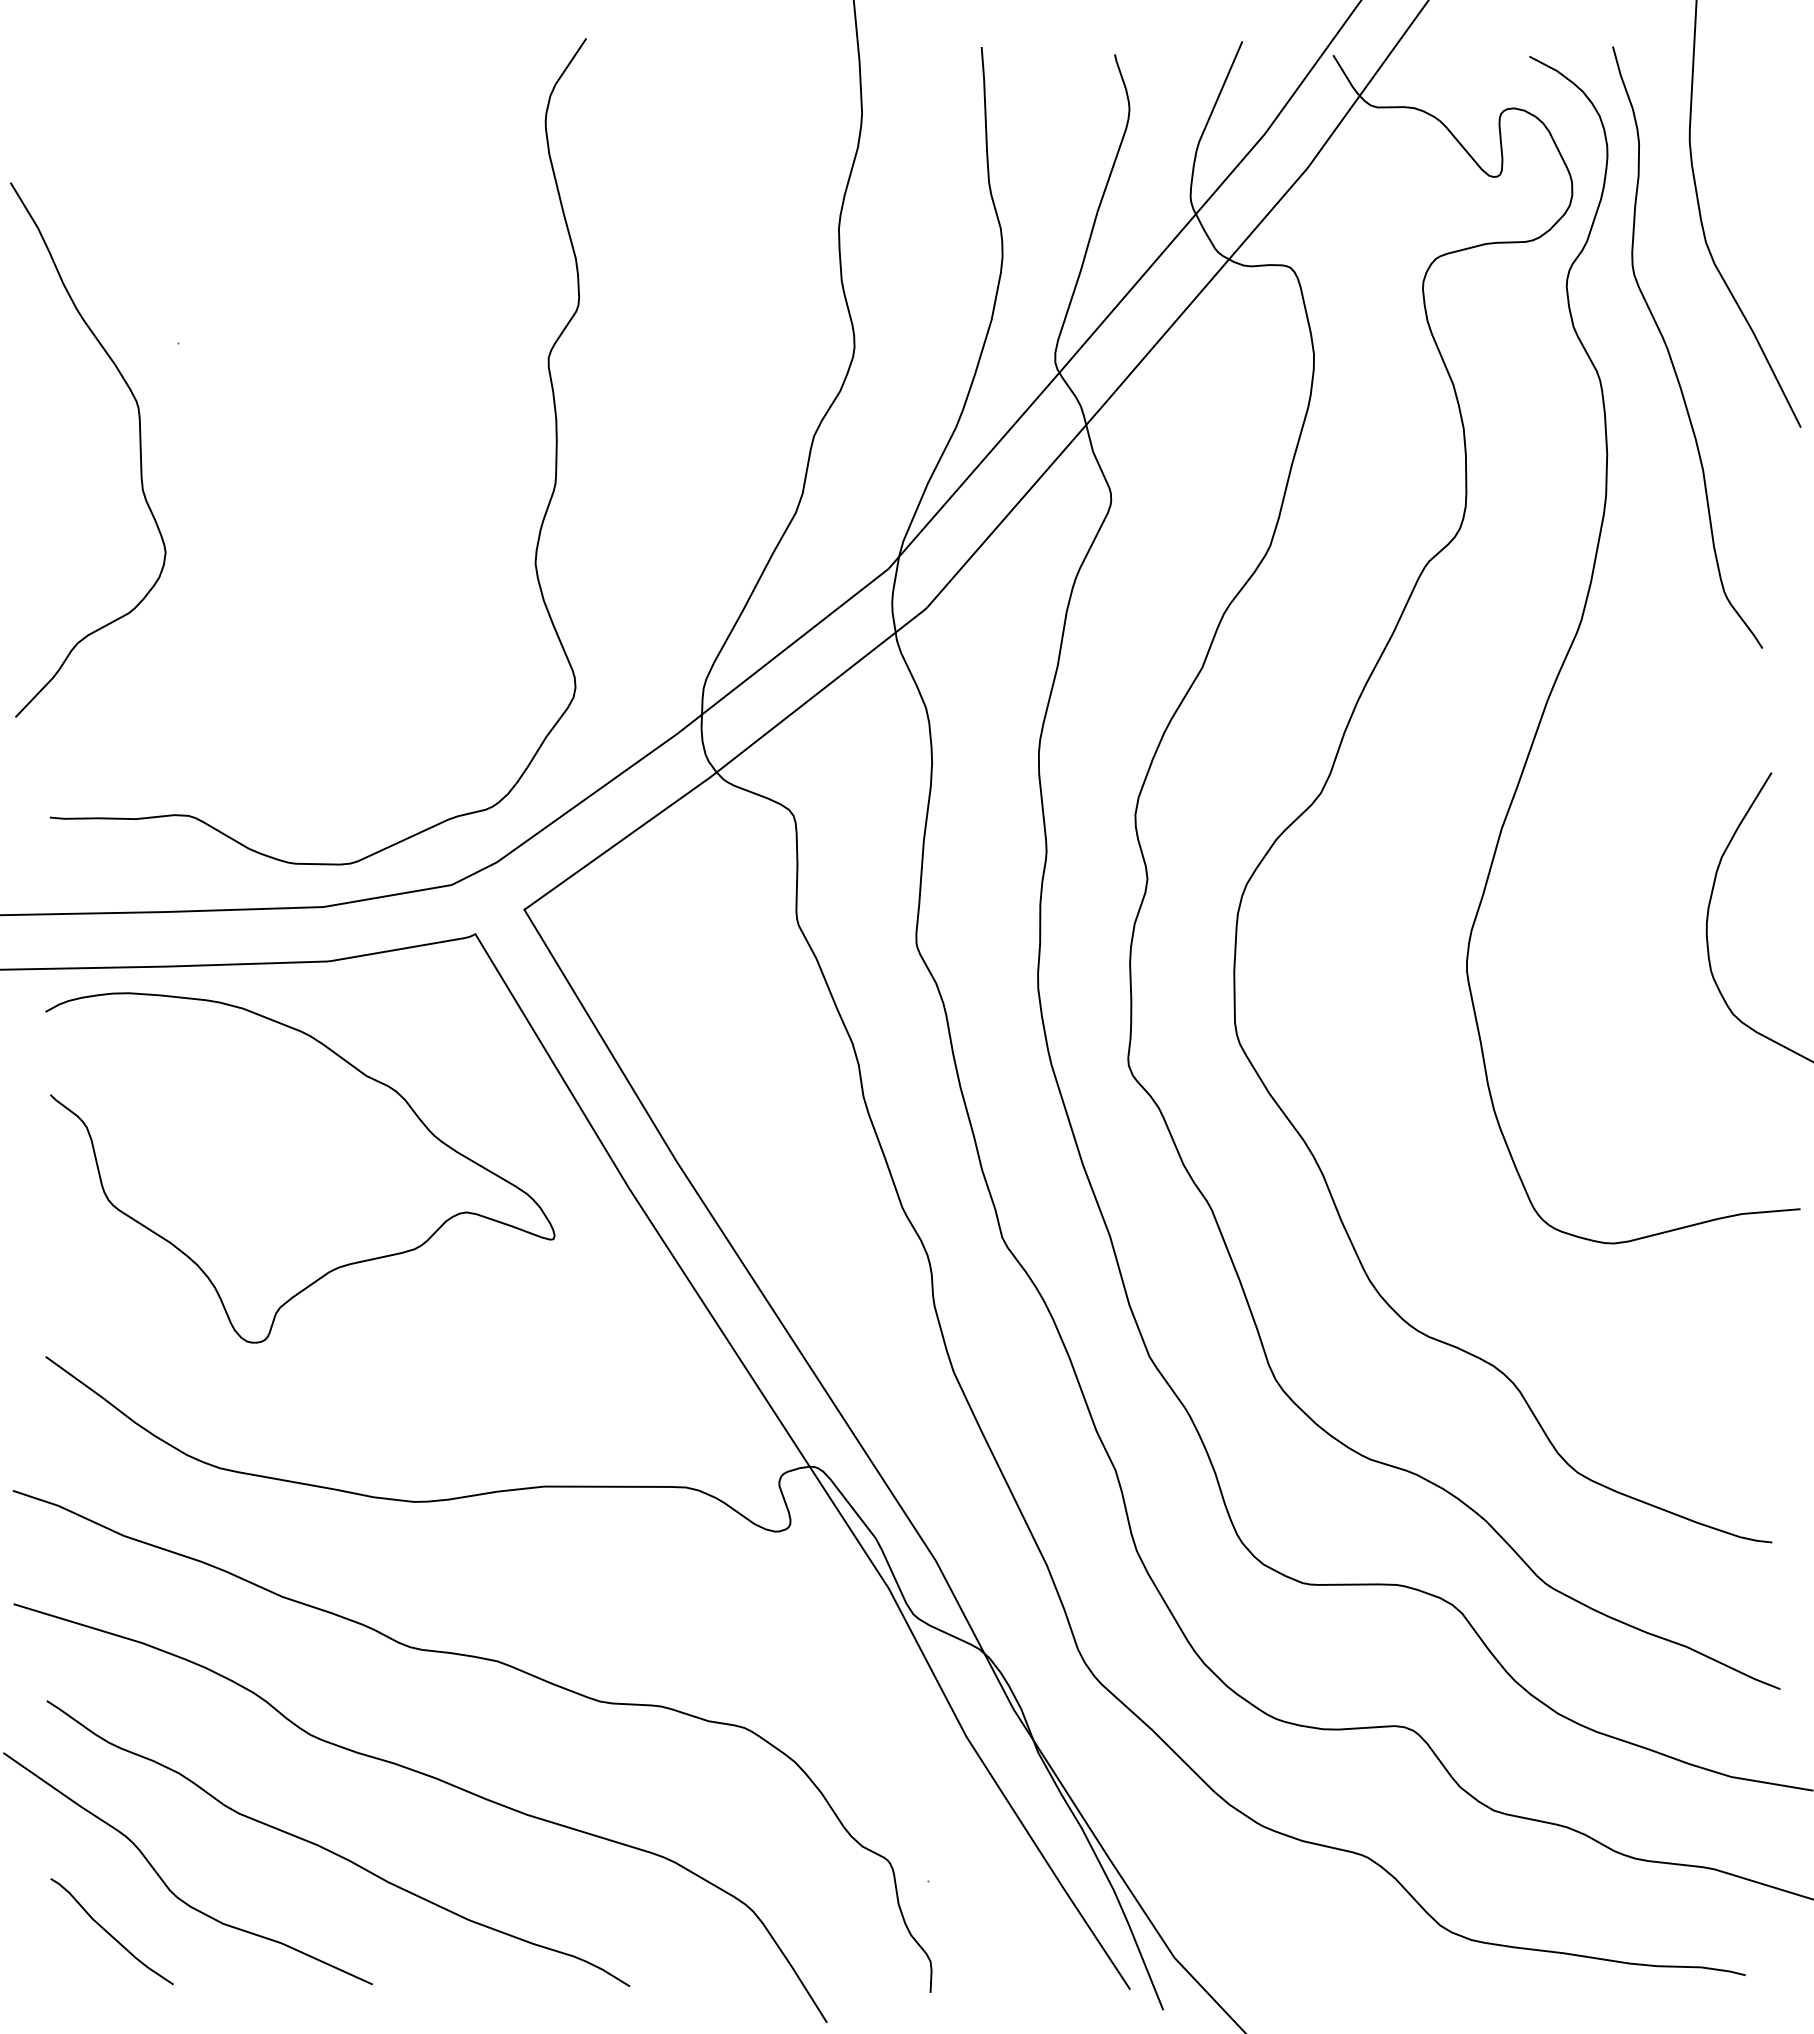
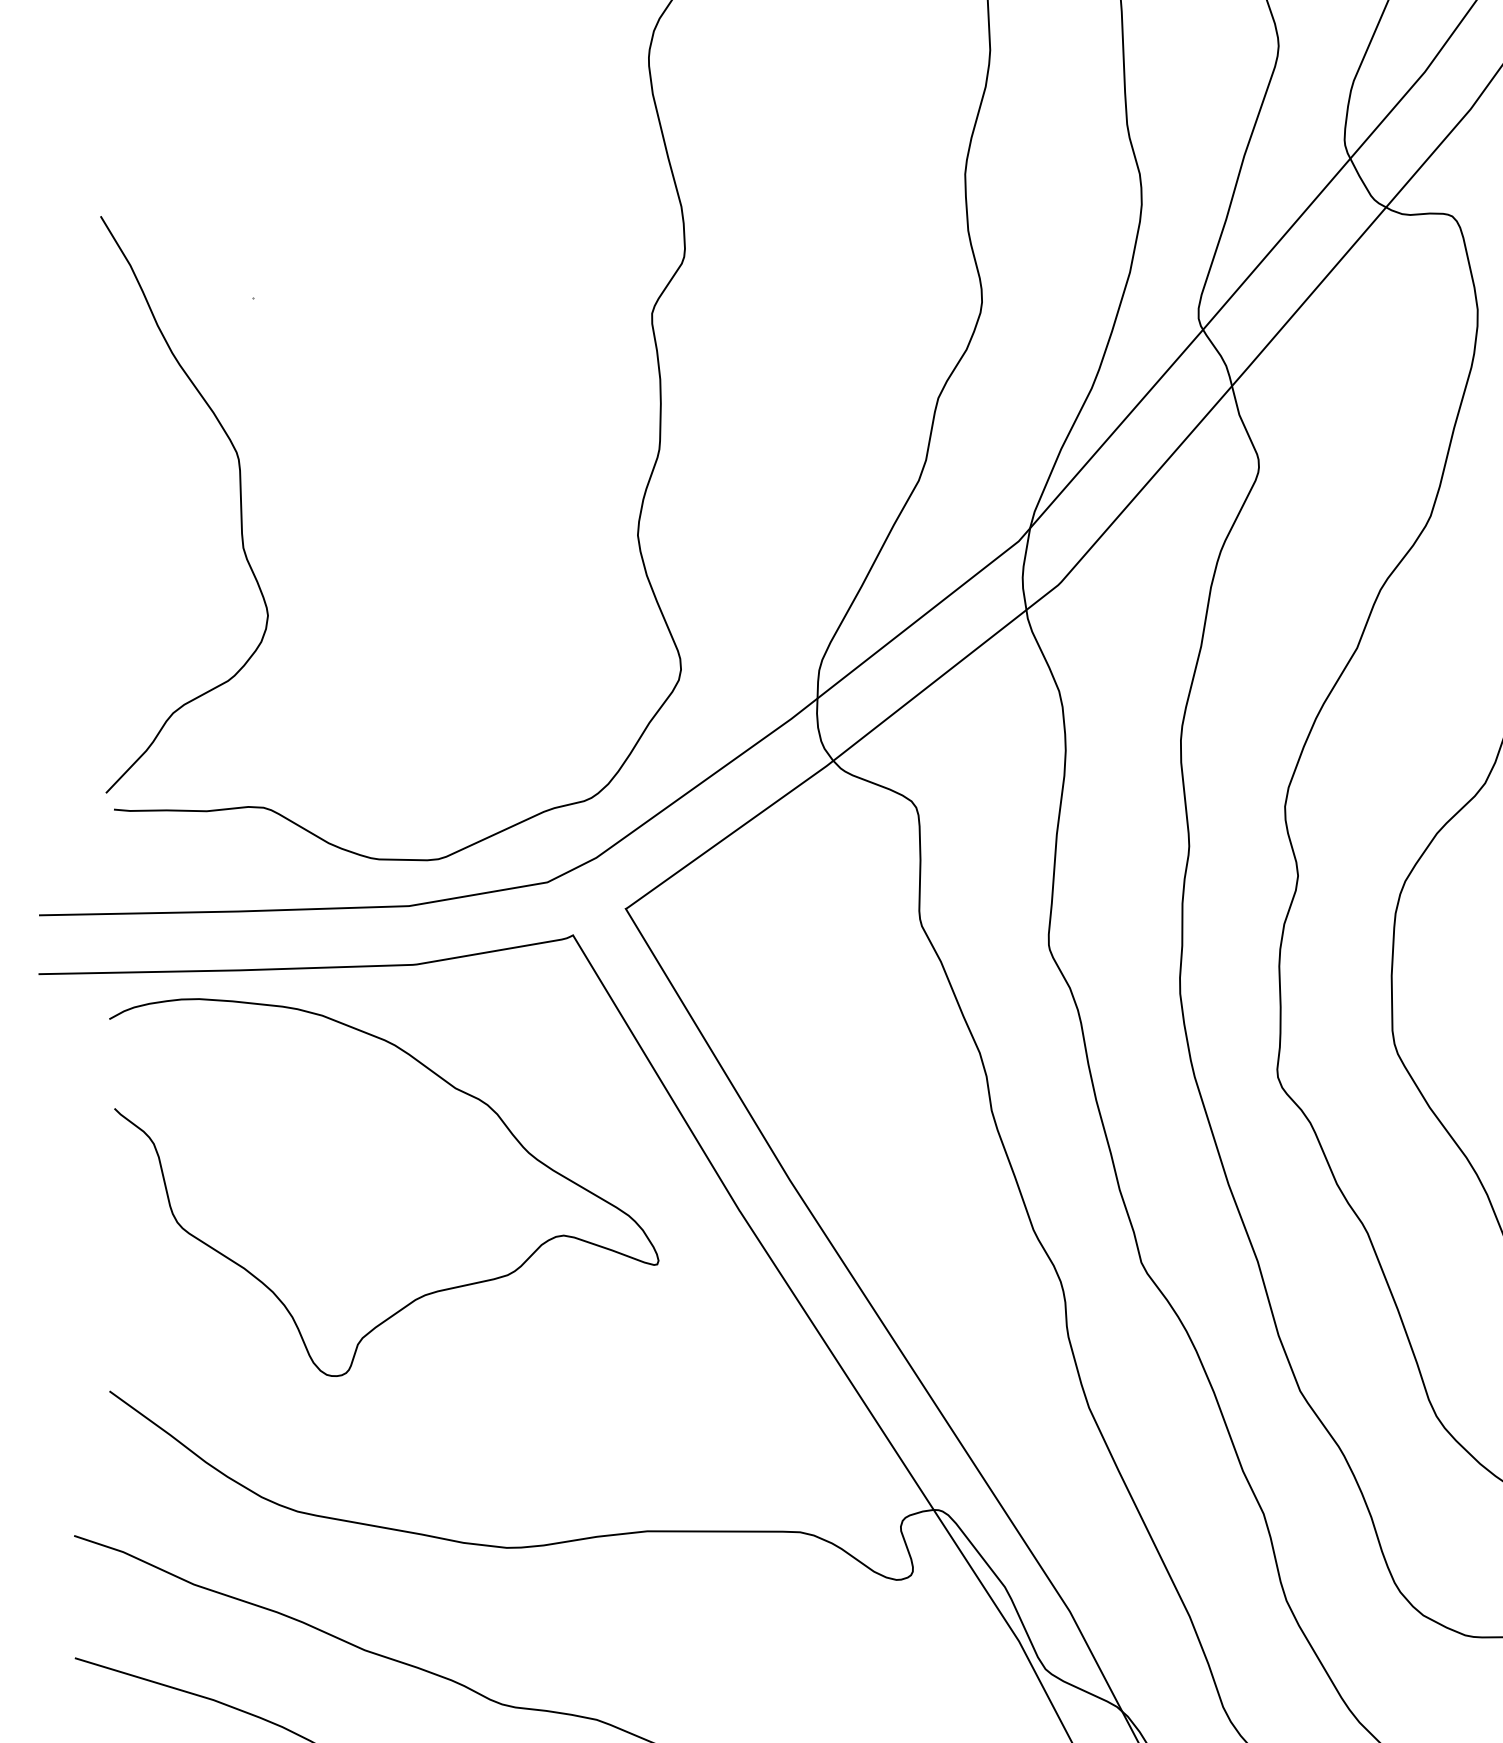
curve: (139, 449) -> (239, 504), moved

